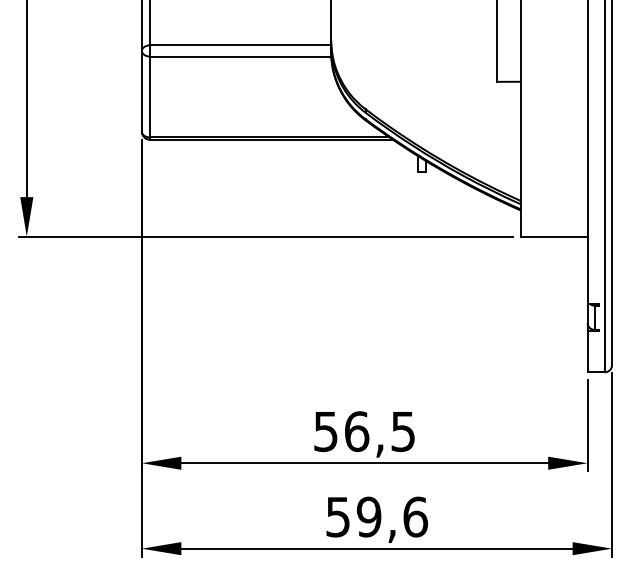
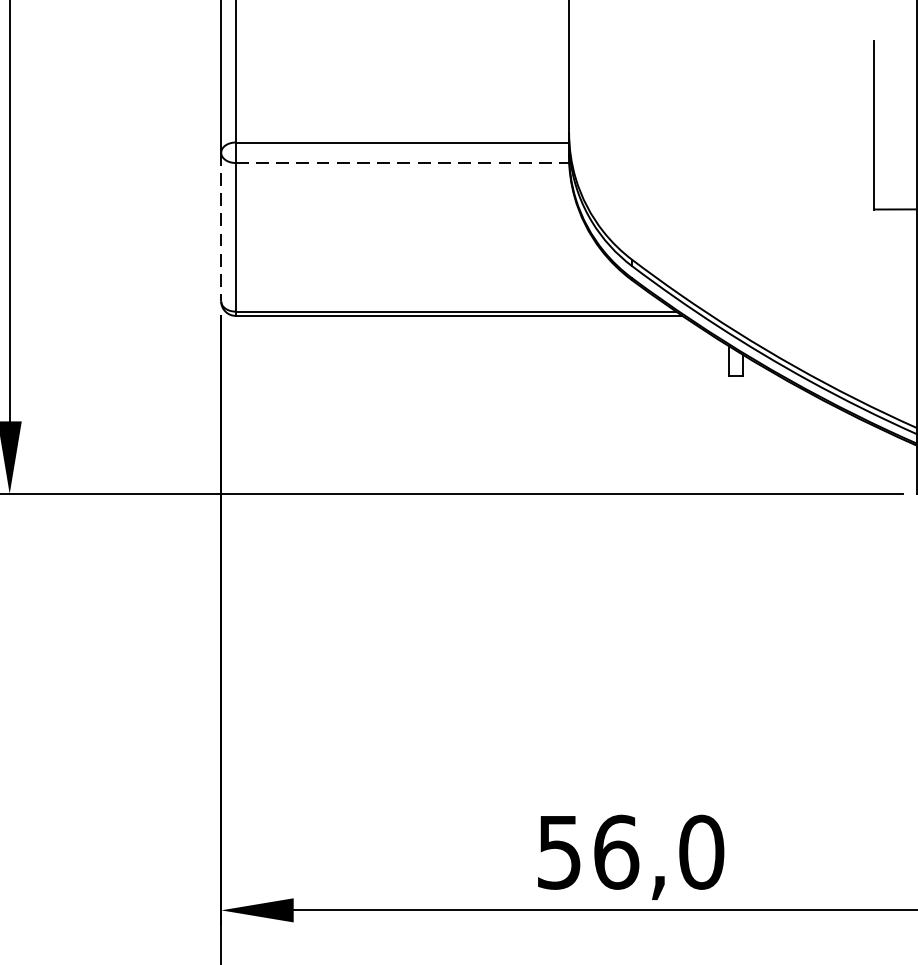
line: (240, 56) -> (402, 162), solid -> dashed
line: (141, 91) -> (220, 227), solid -> dashed
text: (403, 431) -> (701, 852), 56,5 -> 56,0

